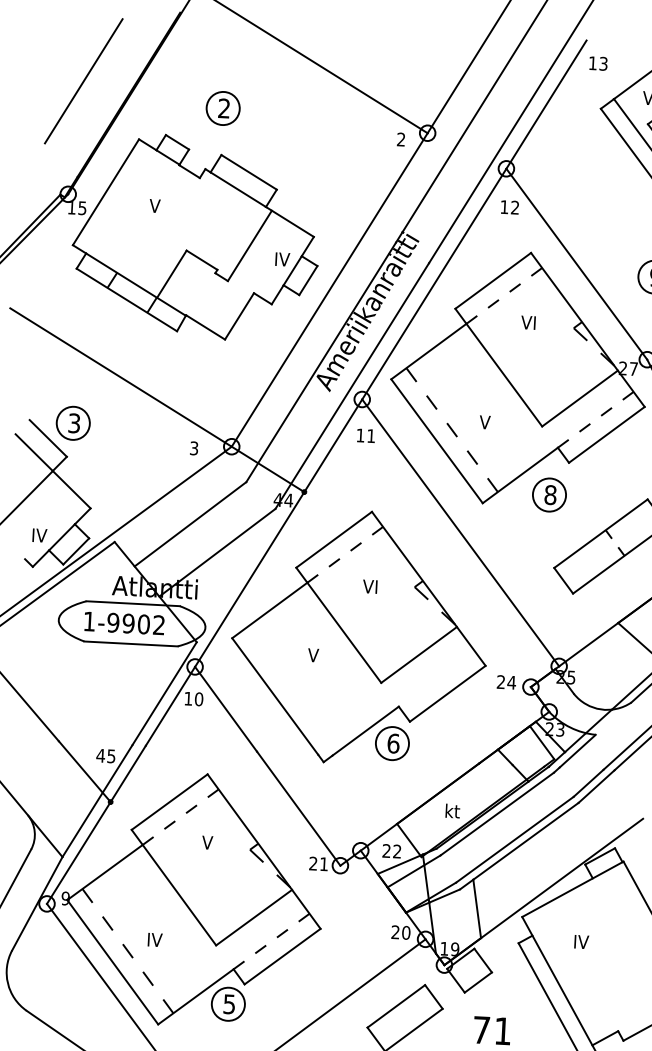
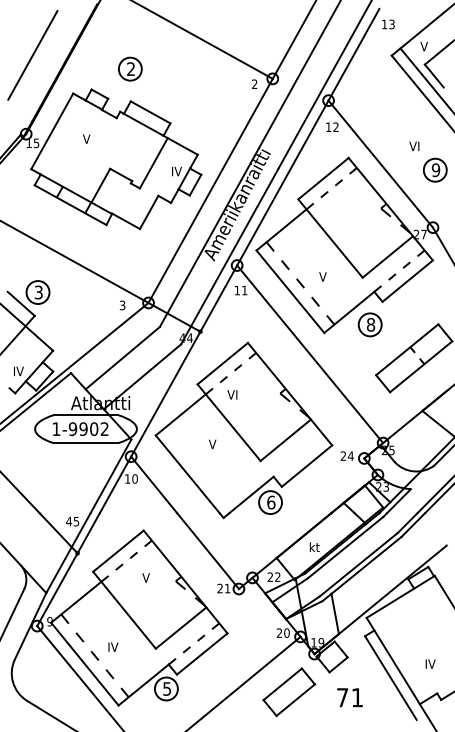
text: (528, 321) -> (414, 145), moved
text: (370, 586) -> (232, 394), moved
text: (581, 941) -> (430, 663), moved

